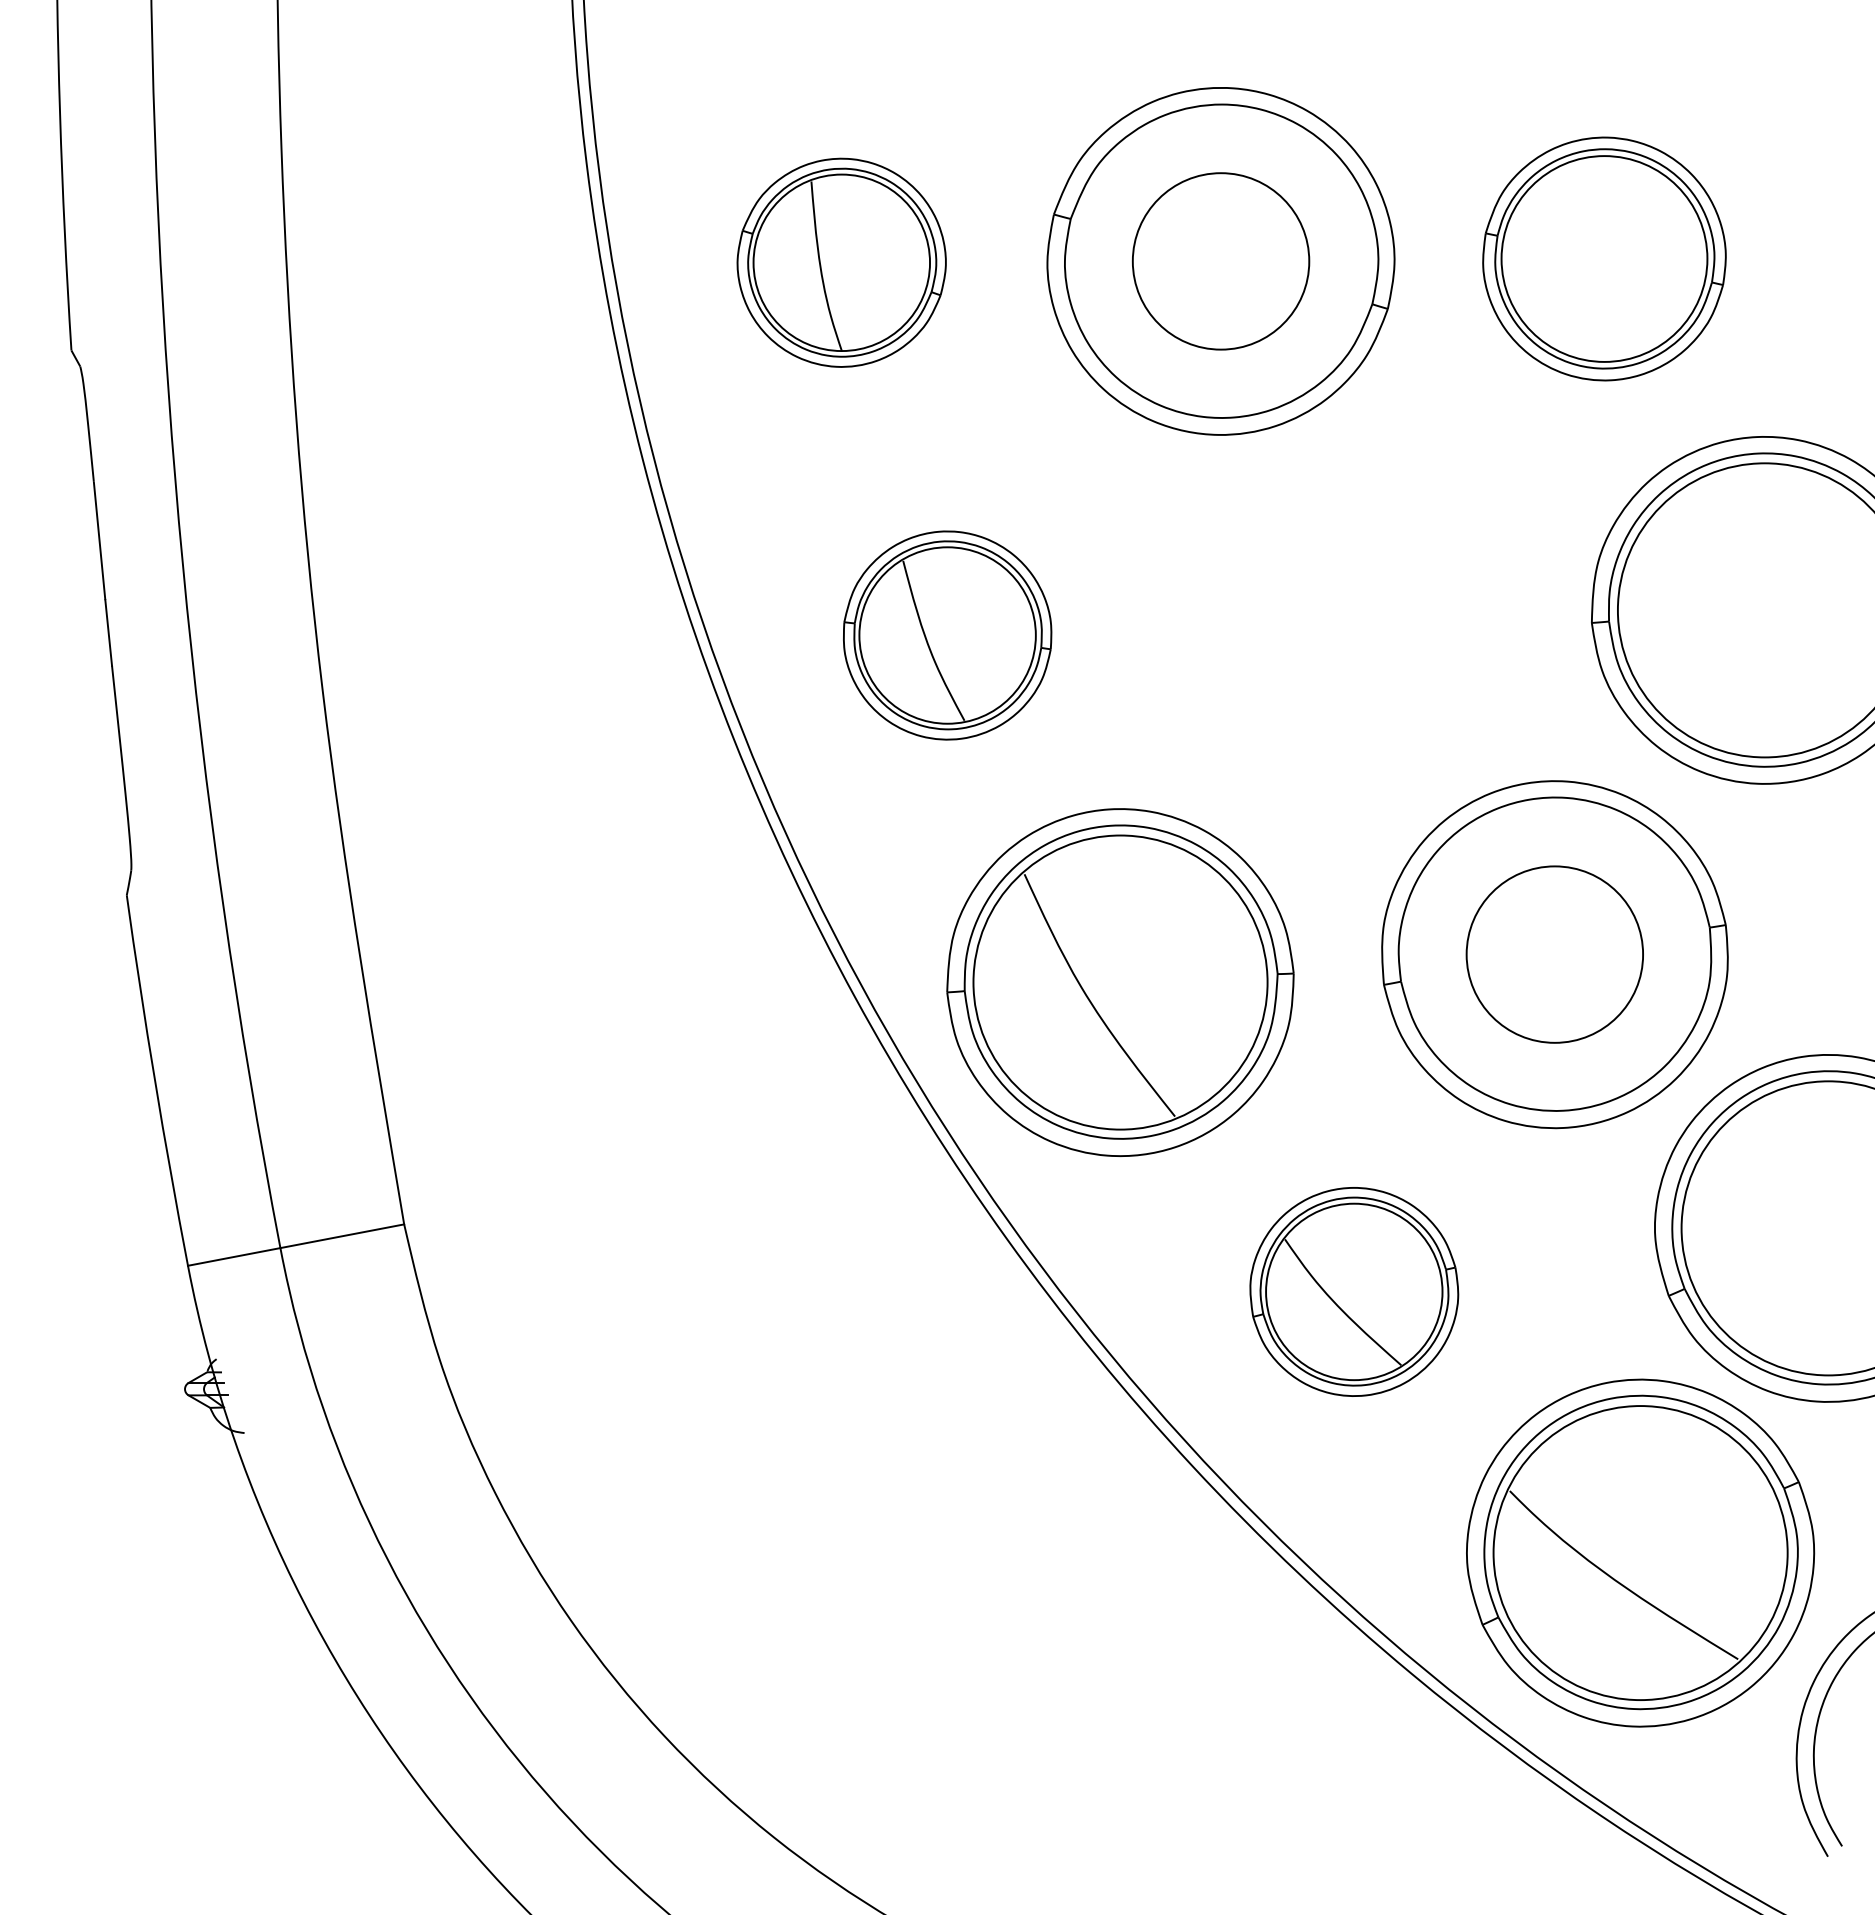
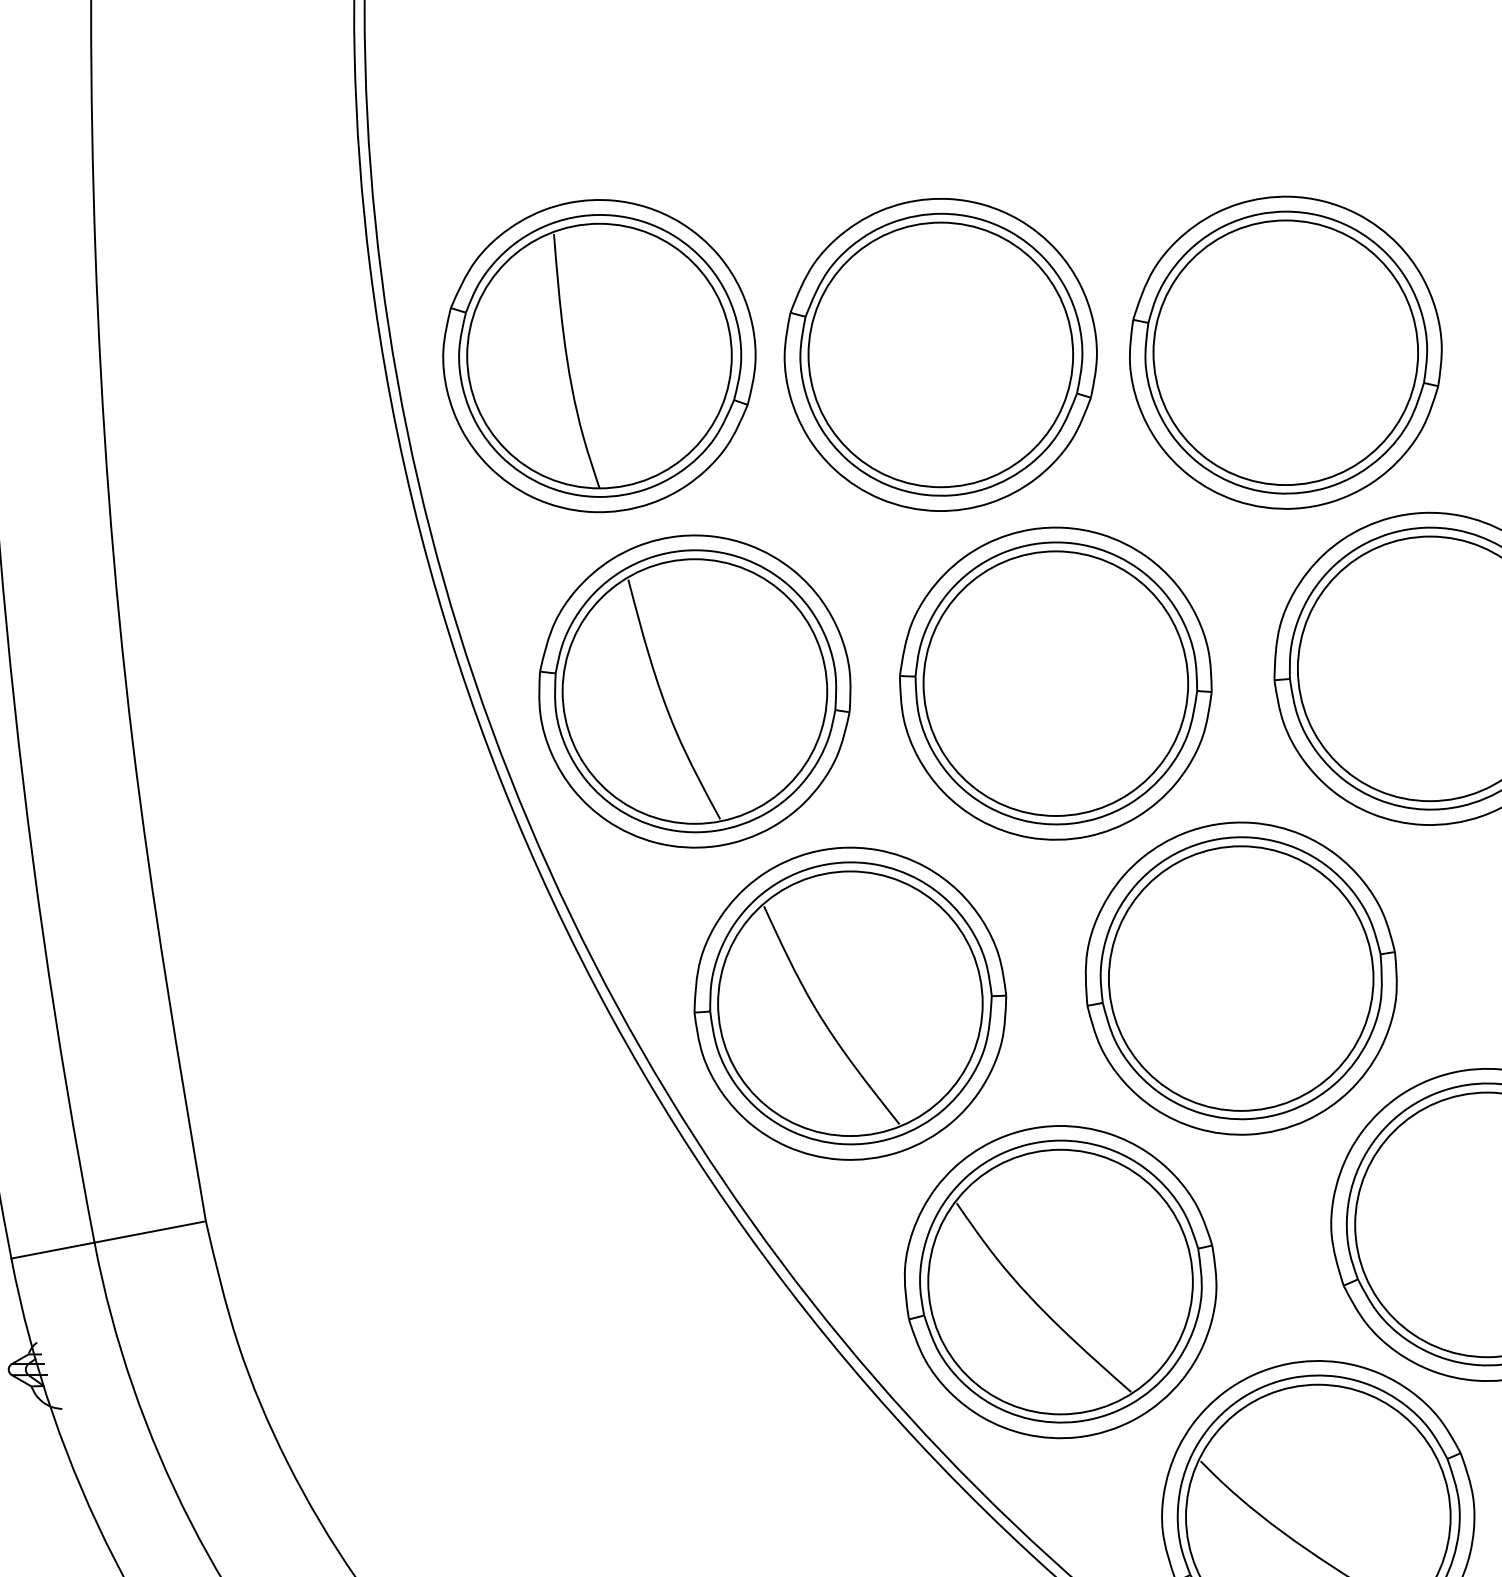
part: (1604, 258) -> (1285, 352), size x1.43
circle: (1221, 261) -> (941, 355), size x1.67
part: (841, 262) -> (599, 355), size x1.67
part: (1348, 626) -> (1055, 683), added
part: (947, 635) -> (694, 691), size x1.67
circle: (1554, 954) -> (1240, 978), size x1.67
part: (1354, 1291) -> (1060, 1281), size x1.67

